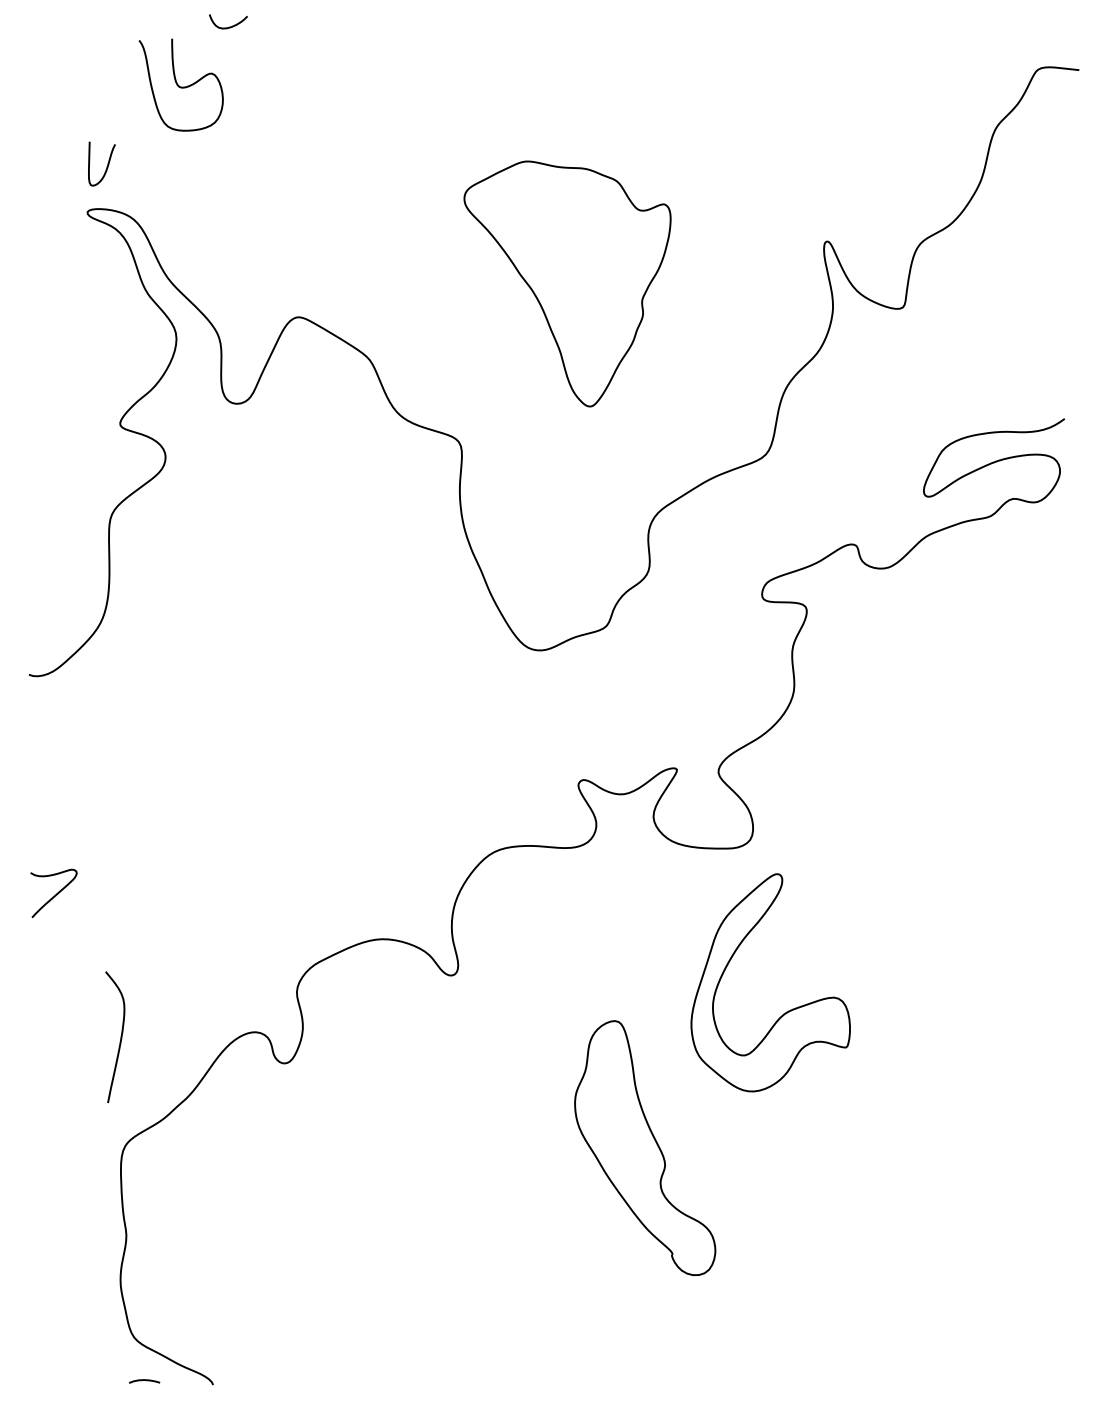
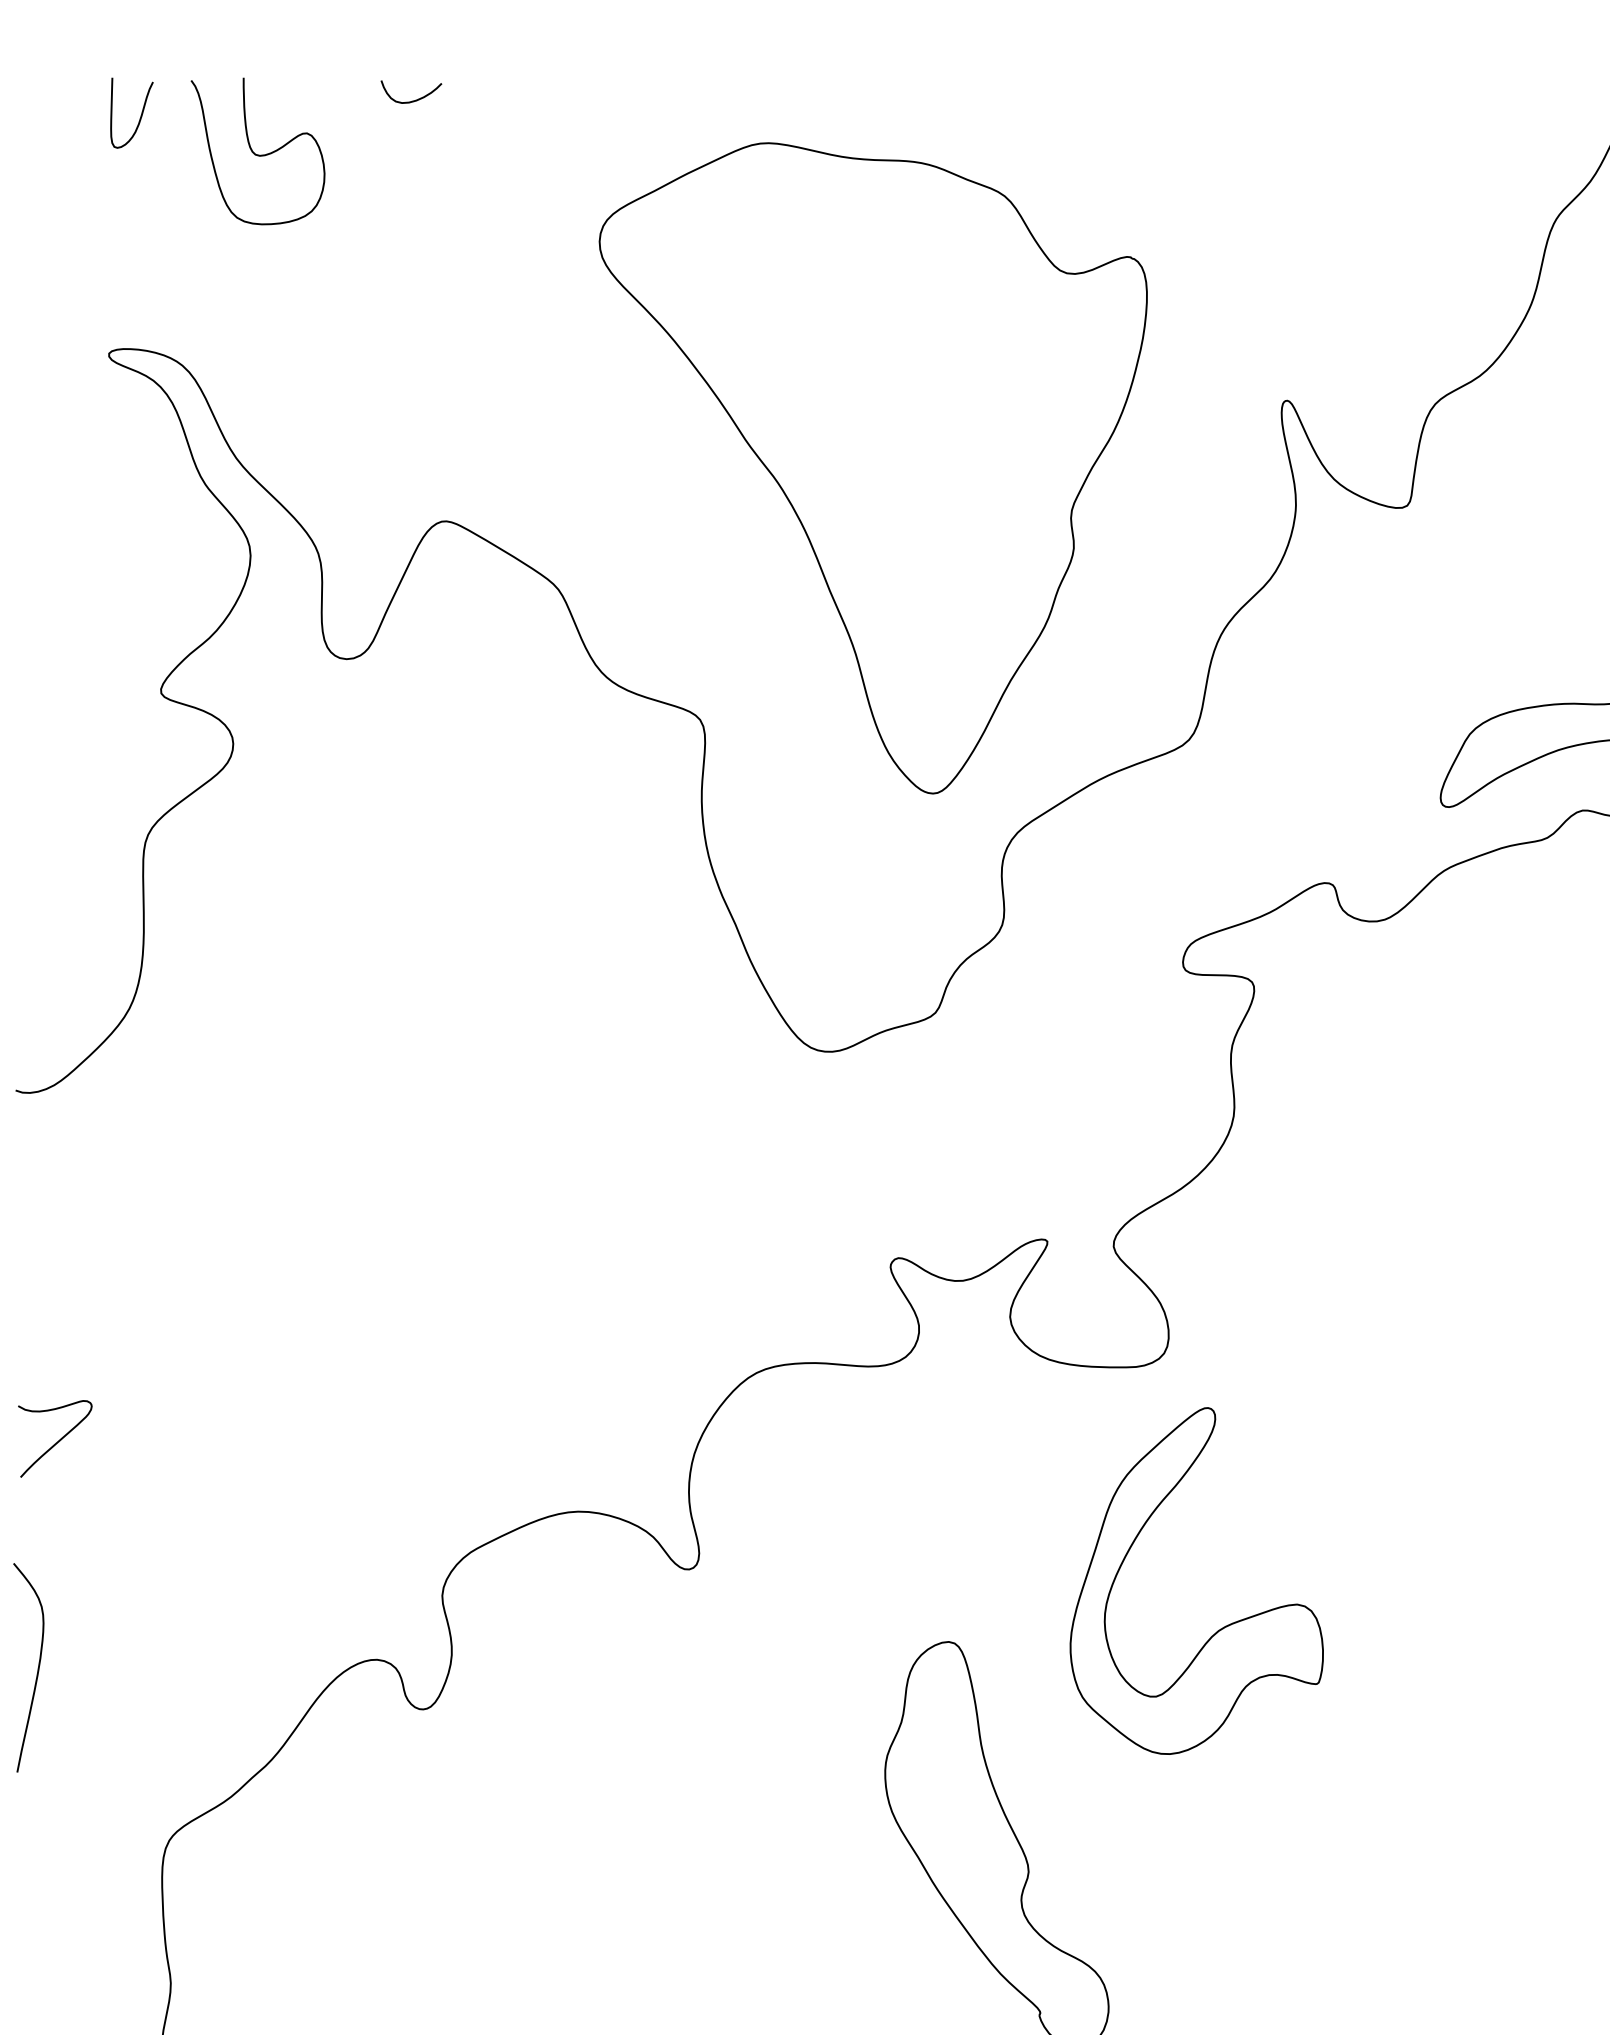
curve: (229, 26) -> (413, 99), moved
curve: (106, 166) -> (139, 117), moved
part: (567, 283) -> (873, 467), size x1.67
curve: (120, 1037) -> (37, 1668), moved

